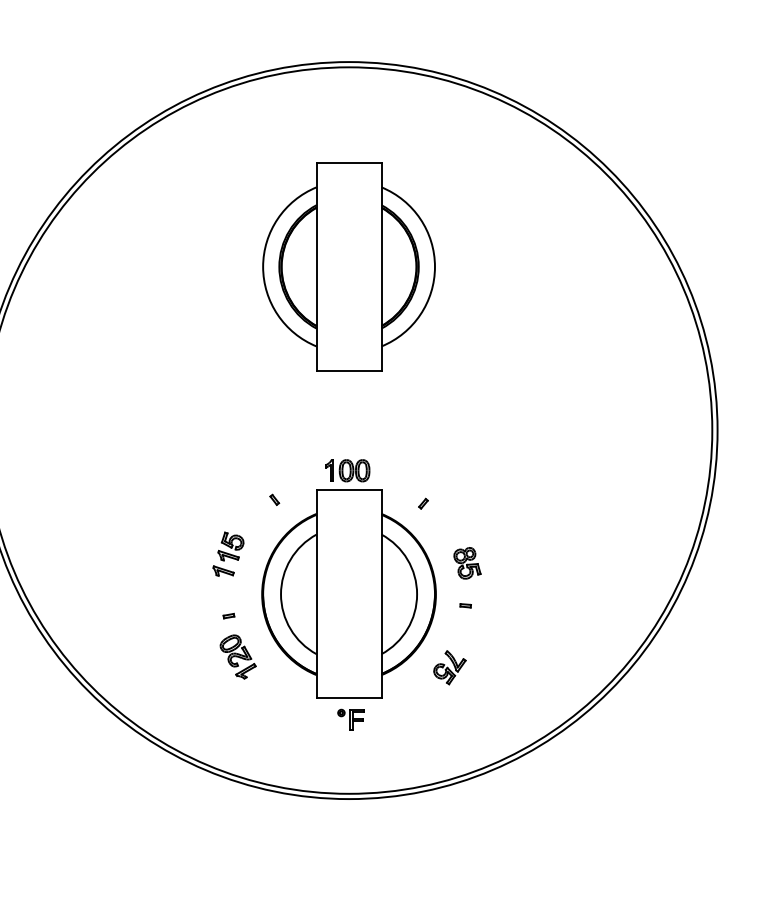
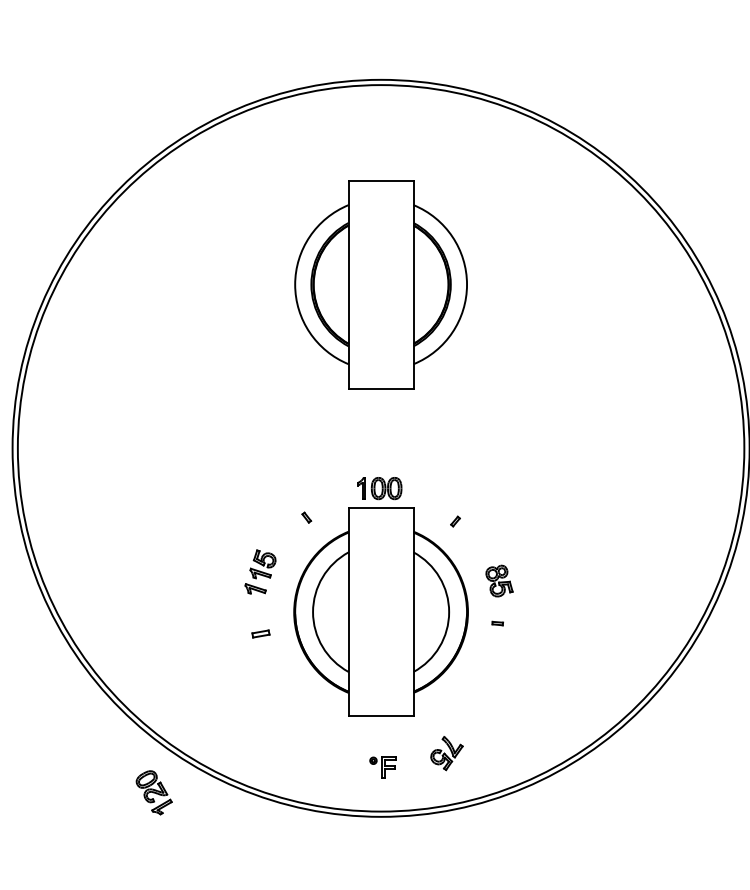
part: (228, 615) -> (260, 633), size x1.6
part: (237, 656) -> (153, 792), moved
part: (449, 667) -> (446, 753), moved
part: (350, 719) -> (382, 767), moved

